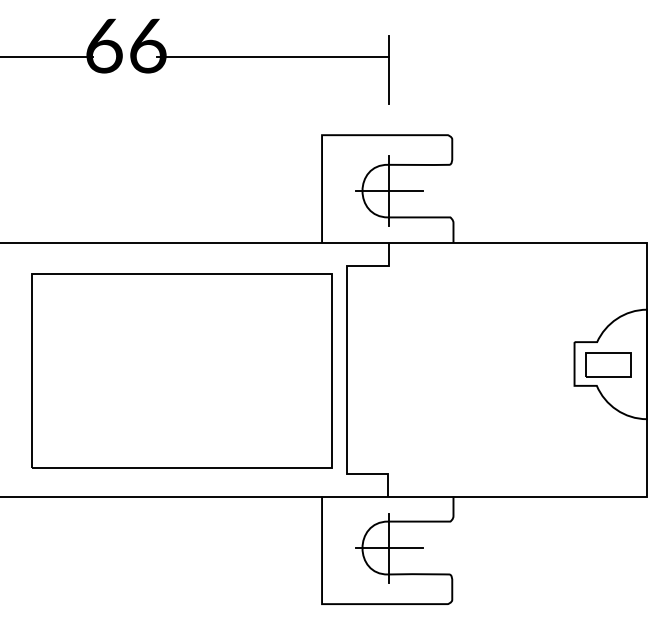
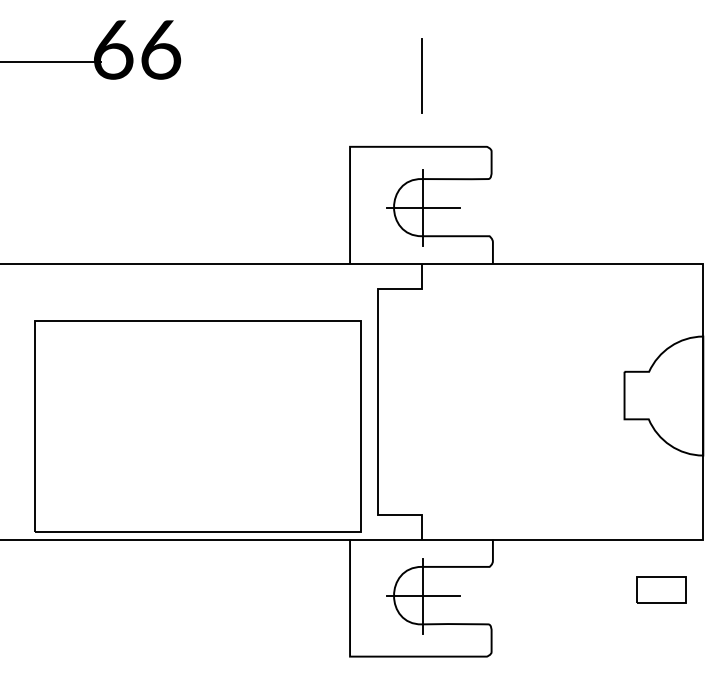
line: (272, 56) -> (296, 61), removed
part: (608, 364) -> (661, 589), moved
part: (181, 370) -> (197, 425), moved

